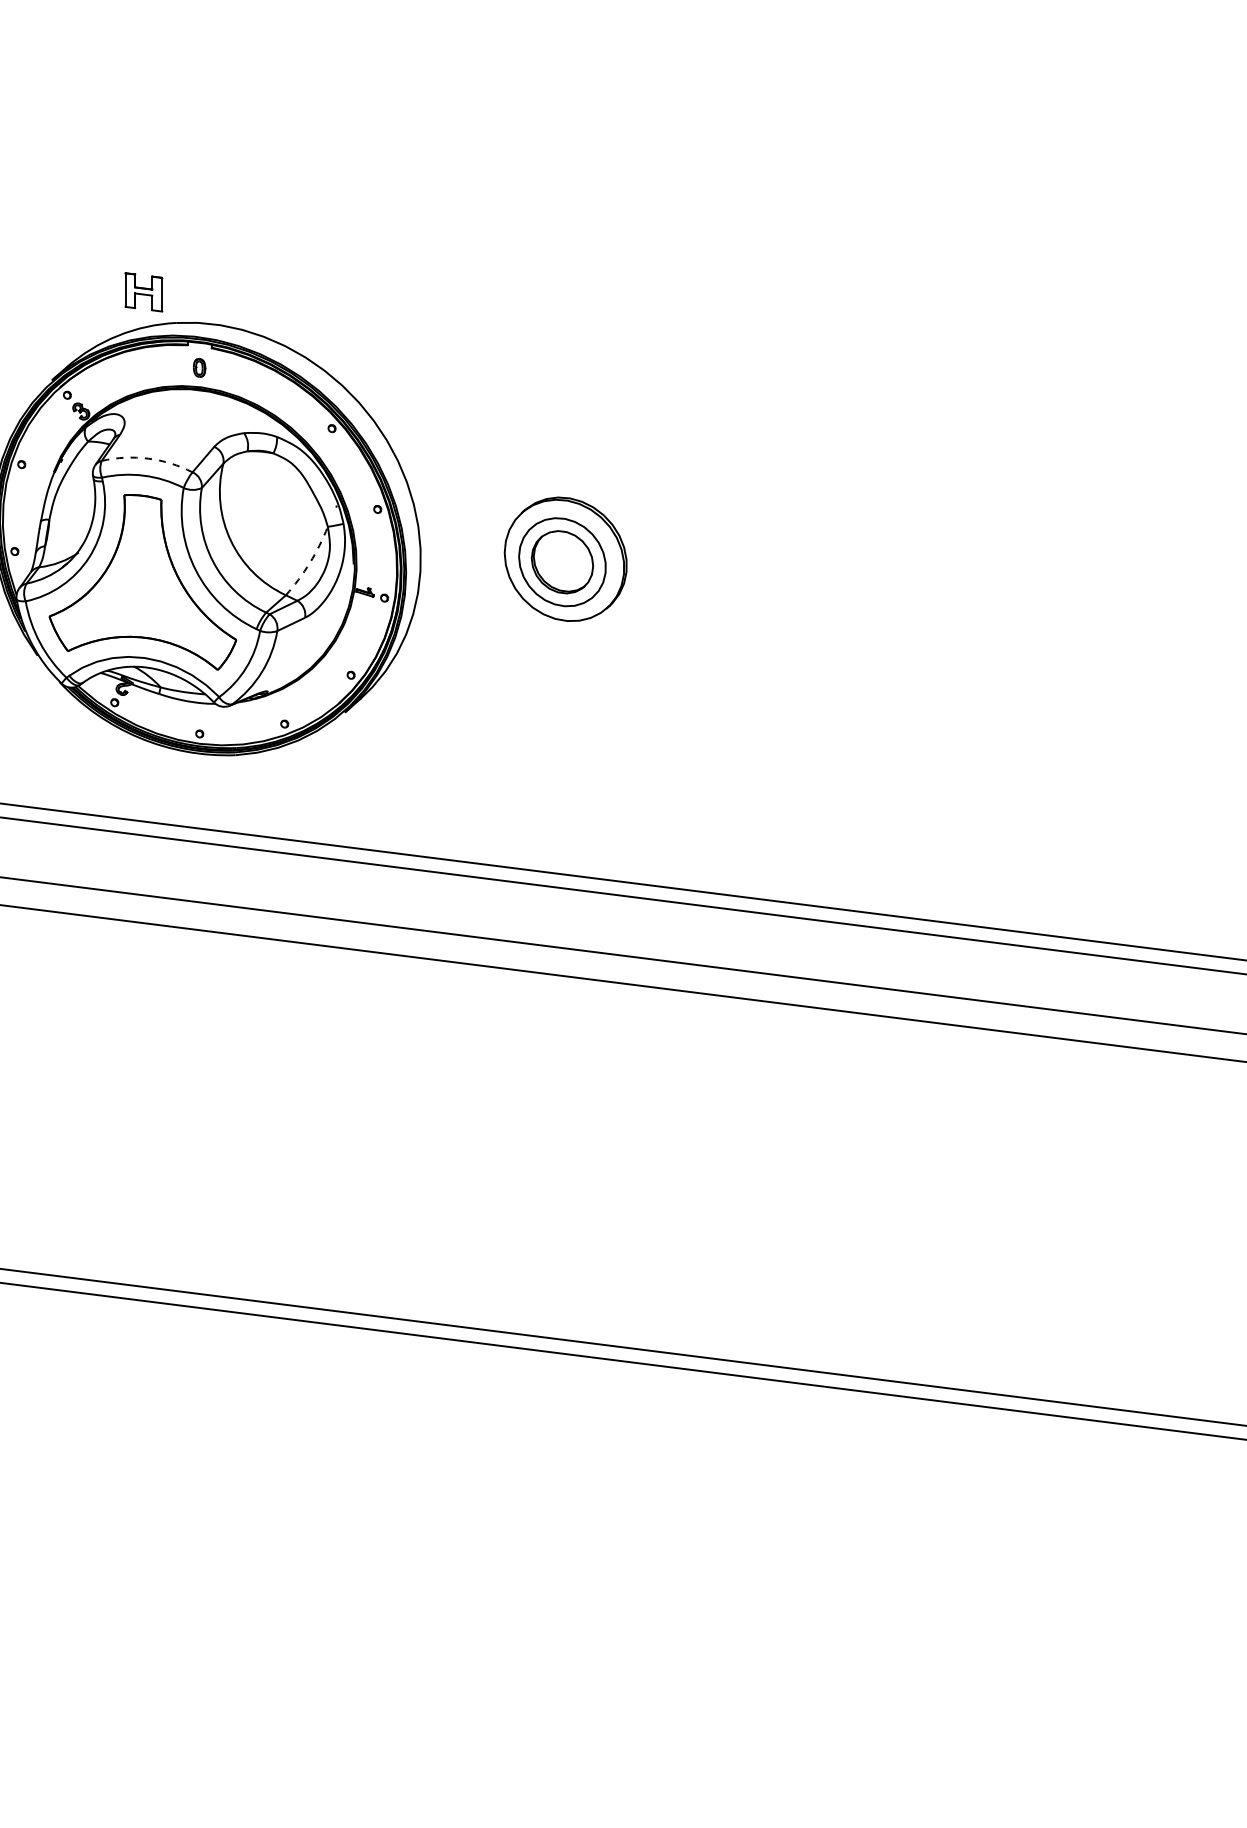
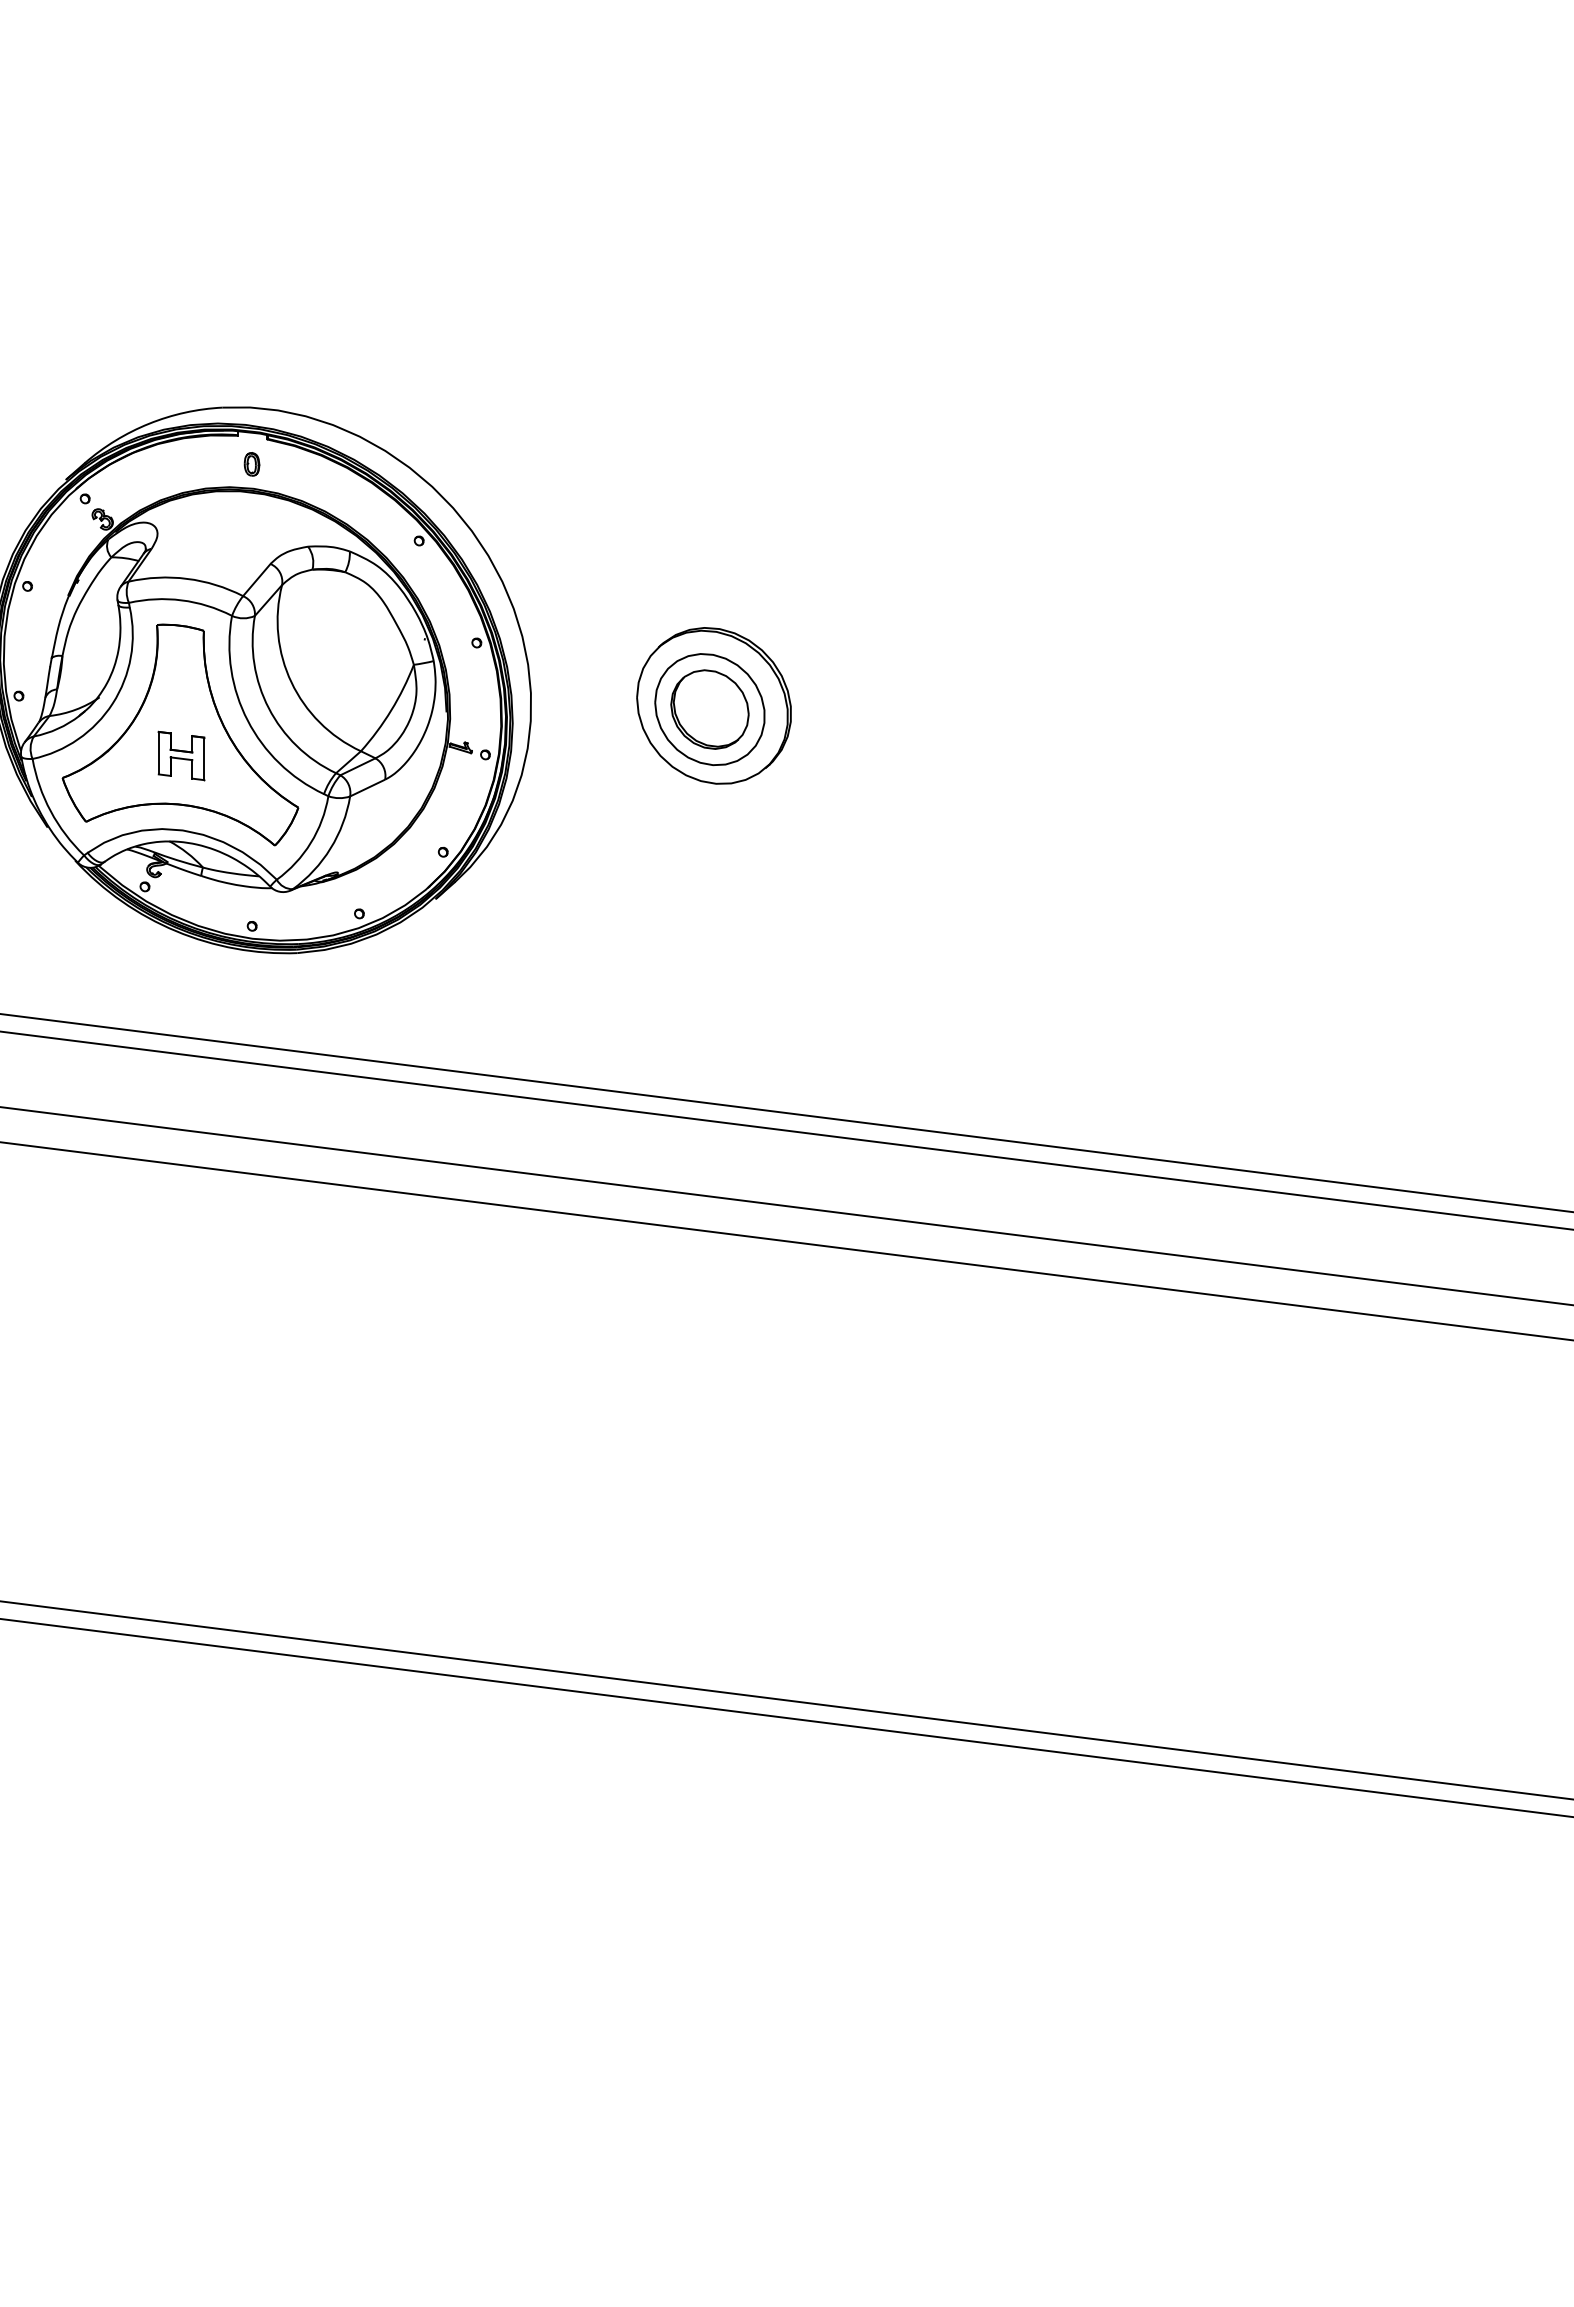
part: (143, 291) -> (181, 755), moved
arc: (148, 458) -> (187, 578), dashed -> solid
arc: (310, 562) -> (391, 710), dashed -> solid

